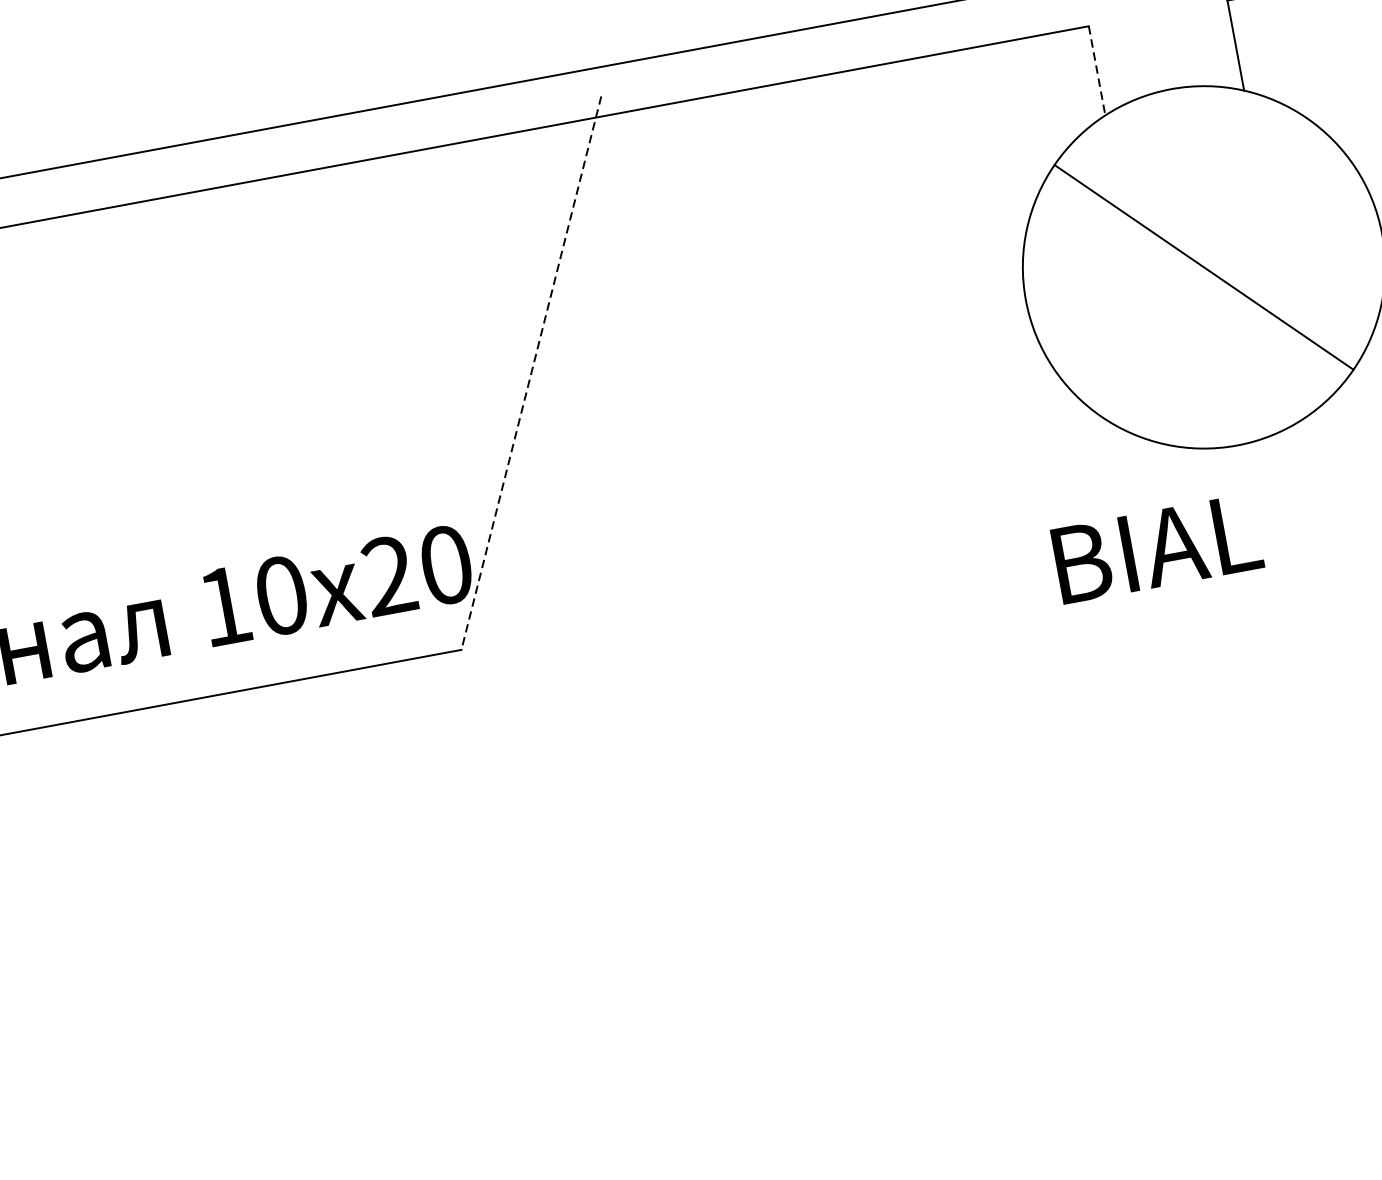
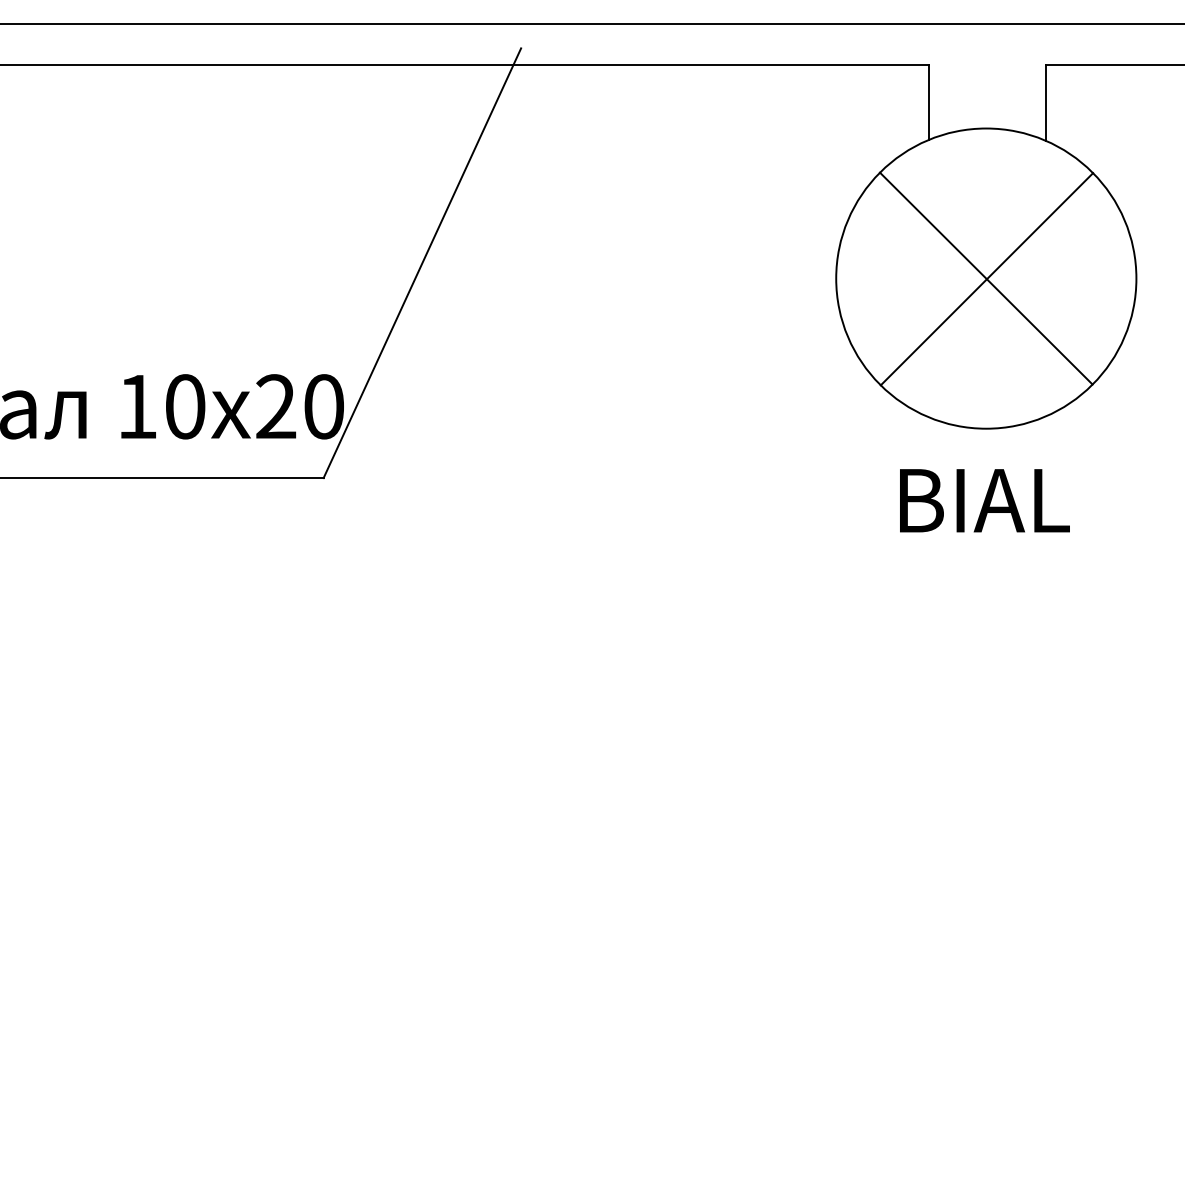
line: (1096, 71) -> (928, 102), dashed -> solid
line: (1204, 268) -> (986, 279), added
line: (531, 373) -> (422, 263), dashed -> solid
text: (1156, 548) -> (984, 500), moved

